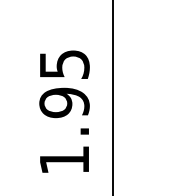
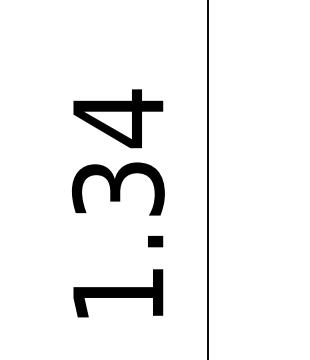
text: (64, 83) -> (118, 153), 1.95 -> 1.34

